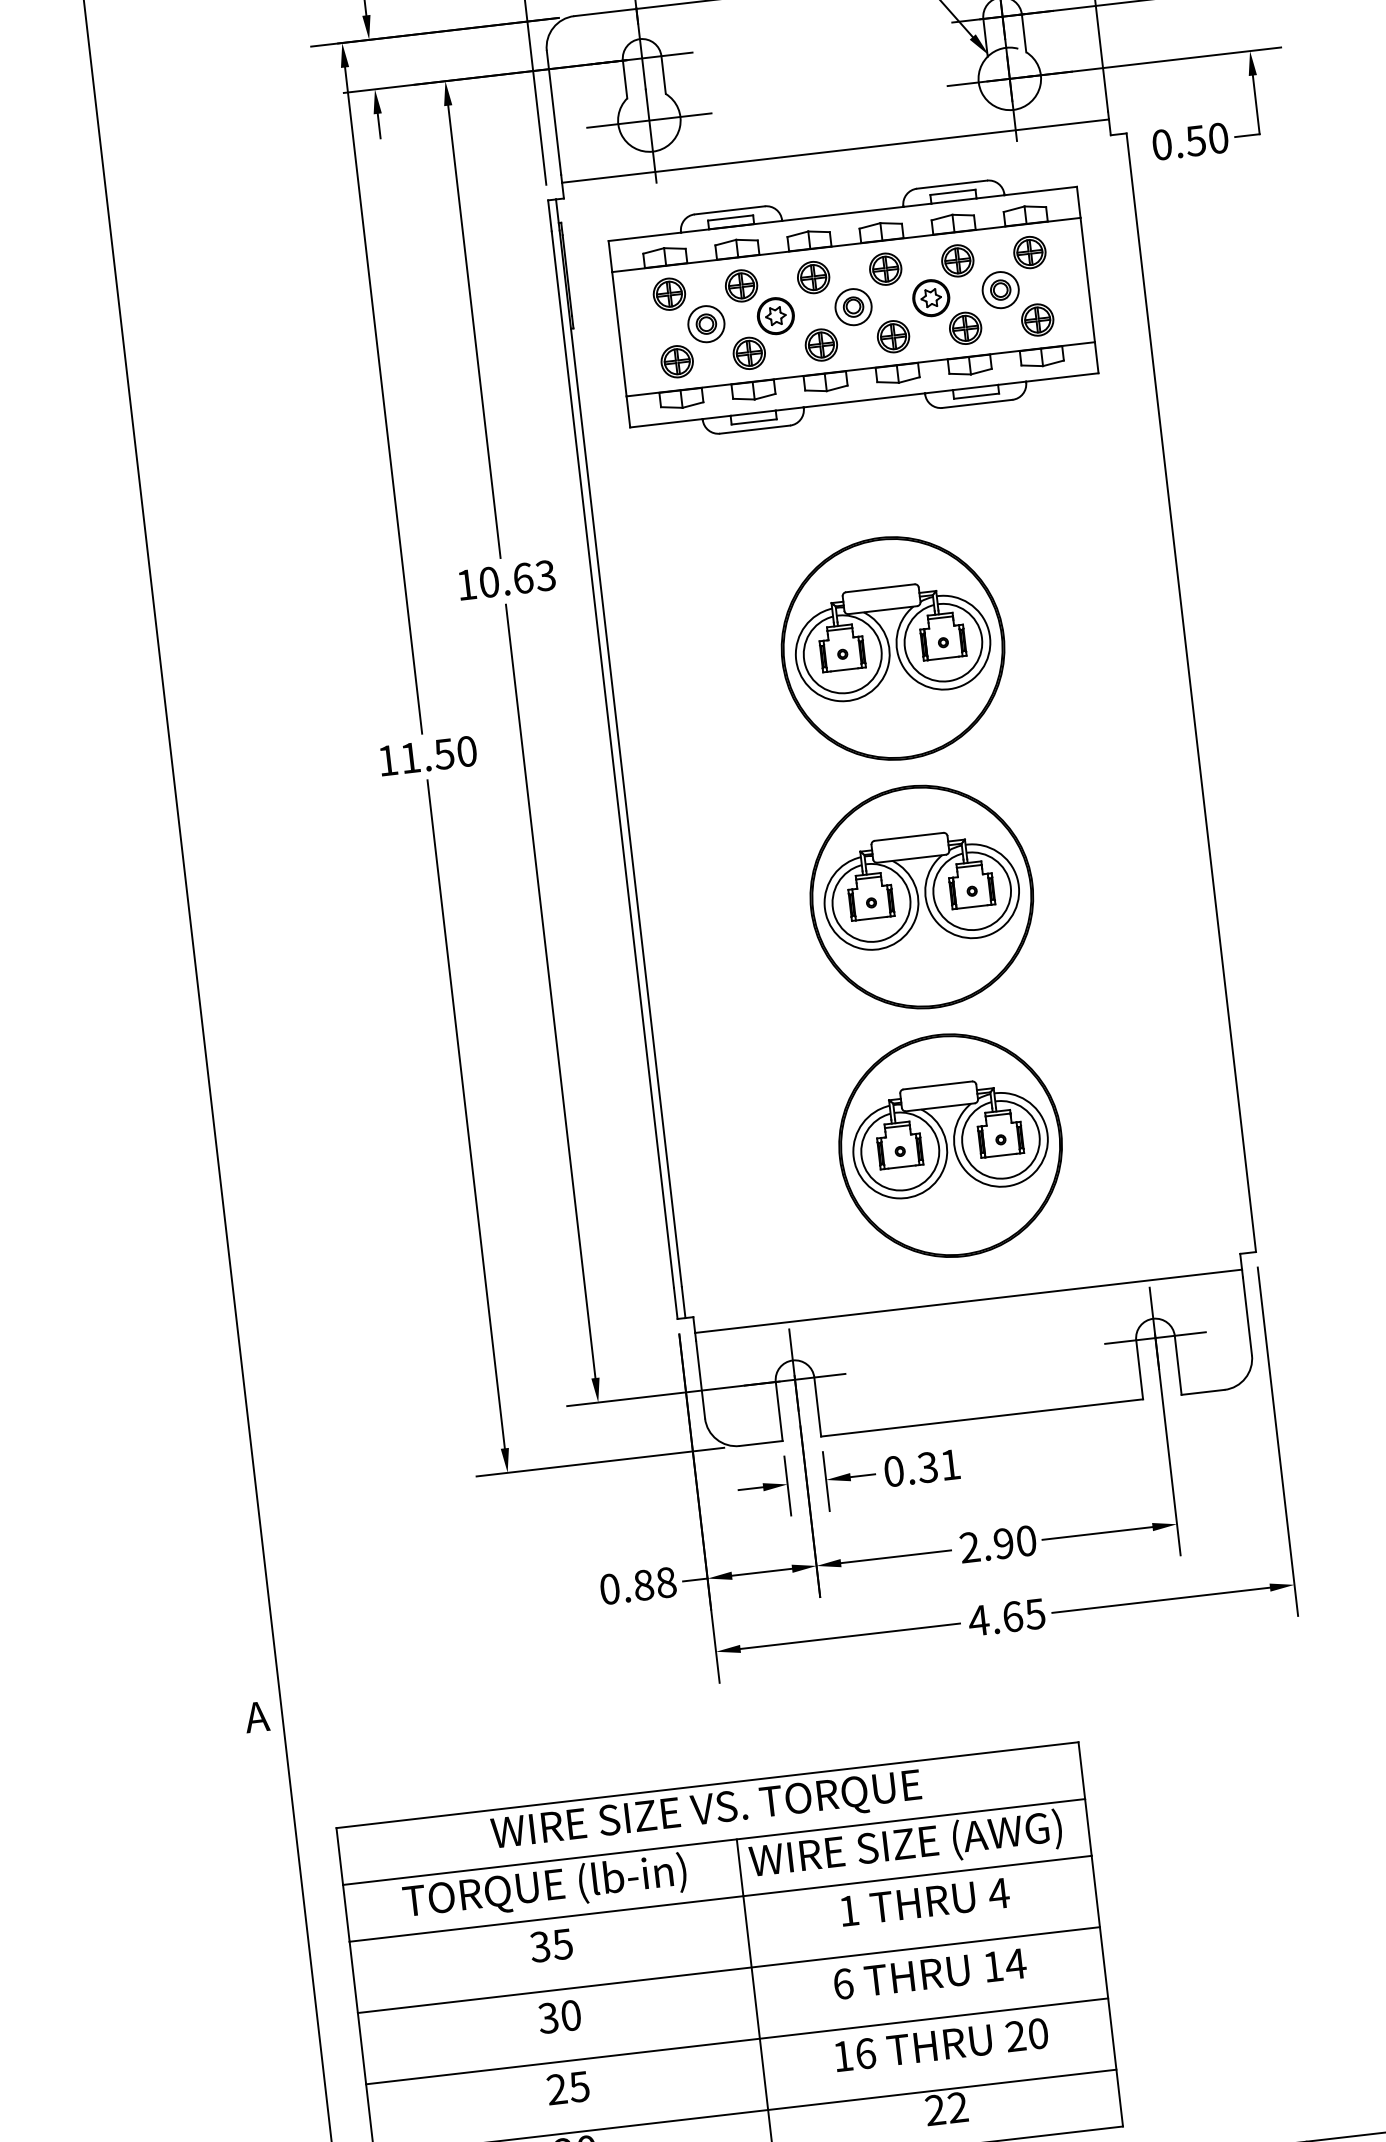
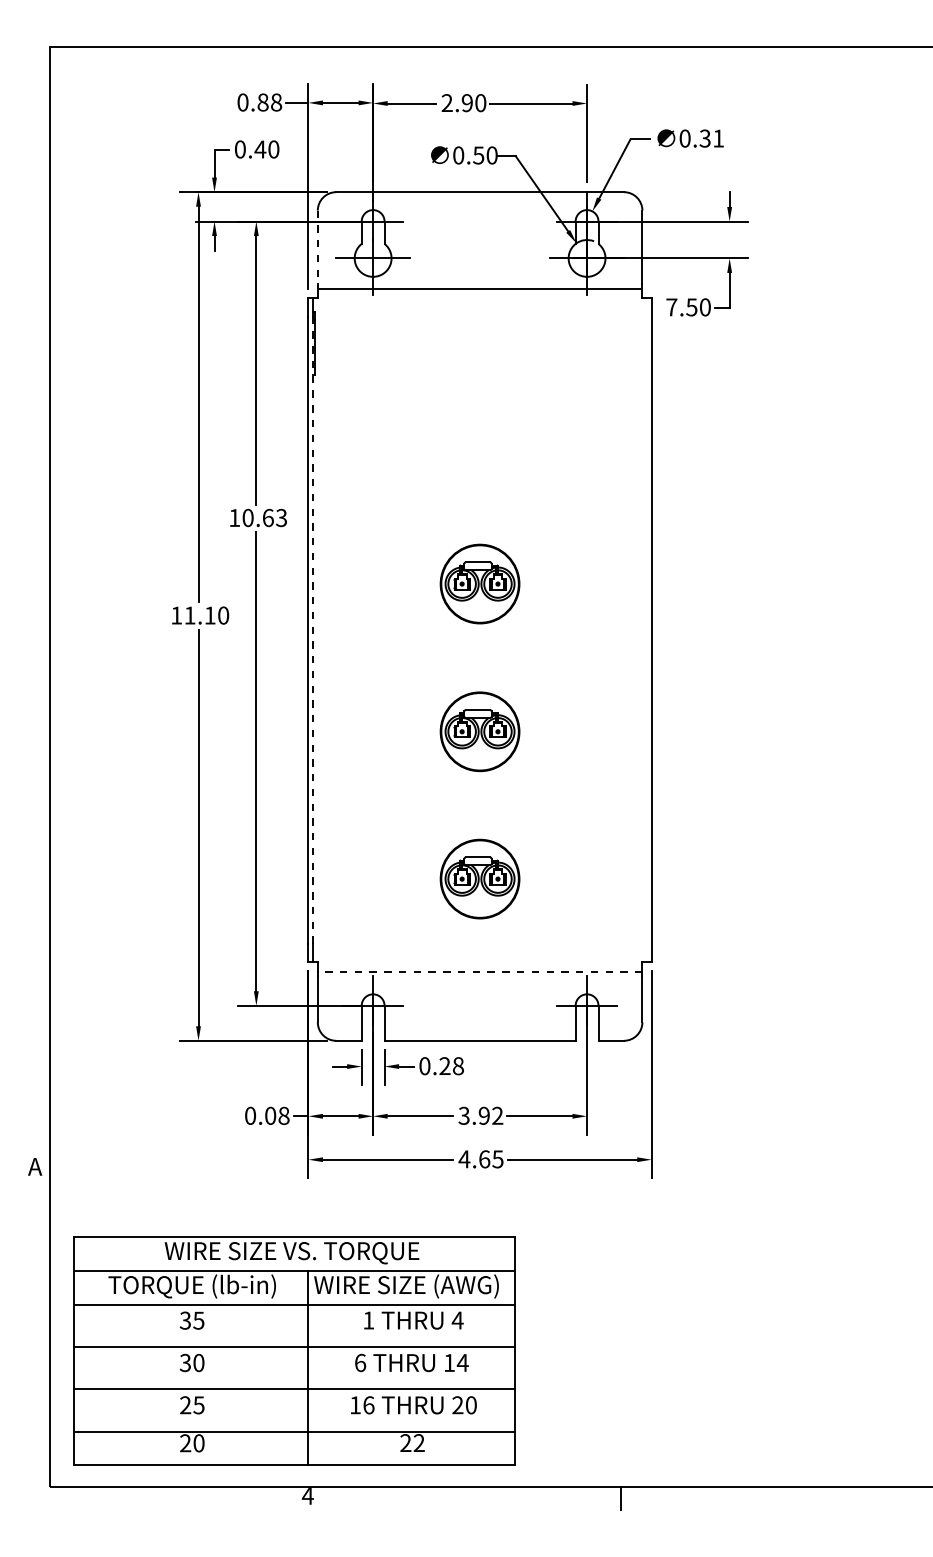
line: (553, 113) -> (317, 247), solid -> dashed
text: (1161, 145) -> (671, 307), 0.50 -> 7.50
part: (852, 307) -> (479, 381), removed
part: (891, 647) -> (479, 583), size x0.6
text: (443, 754) -> (209, 615), 11.50 -> 11.10
line: (621, 759) -> (313, 630), solid -> dashed
part: (920, 896) -> (479, 731), size x0.6
part: (949, 1144) -> (479, 878), size x0.6
line: (967, 1301) -> (479, 971), solid -> dashed
text: (938, 1466) -> (451, 1066), 0.31 -> 0.28
text: (997, 1543) -> (480, 1115), 2.90 -> 3.92
text: (643, 1584) -> (270, 1115), 0.88 -> 0.08

